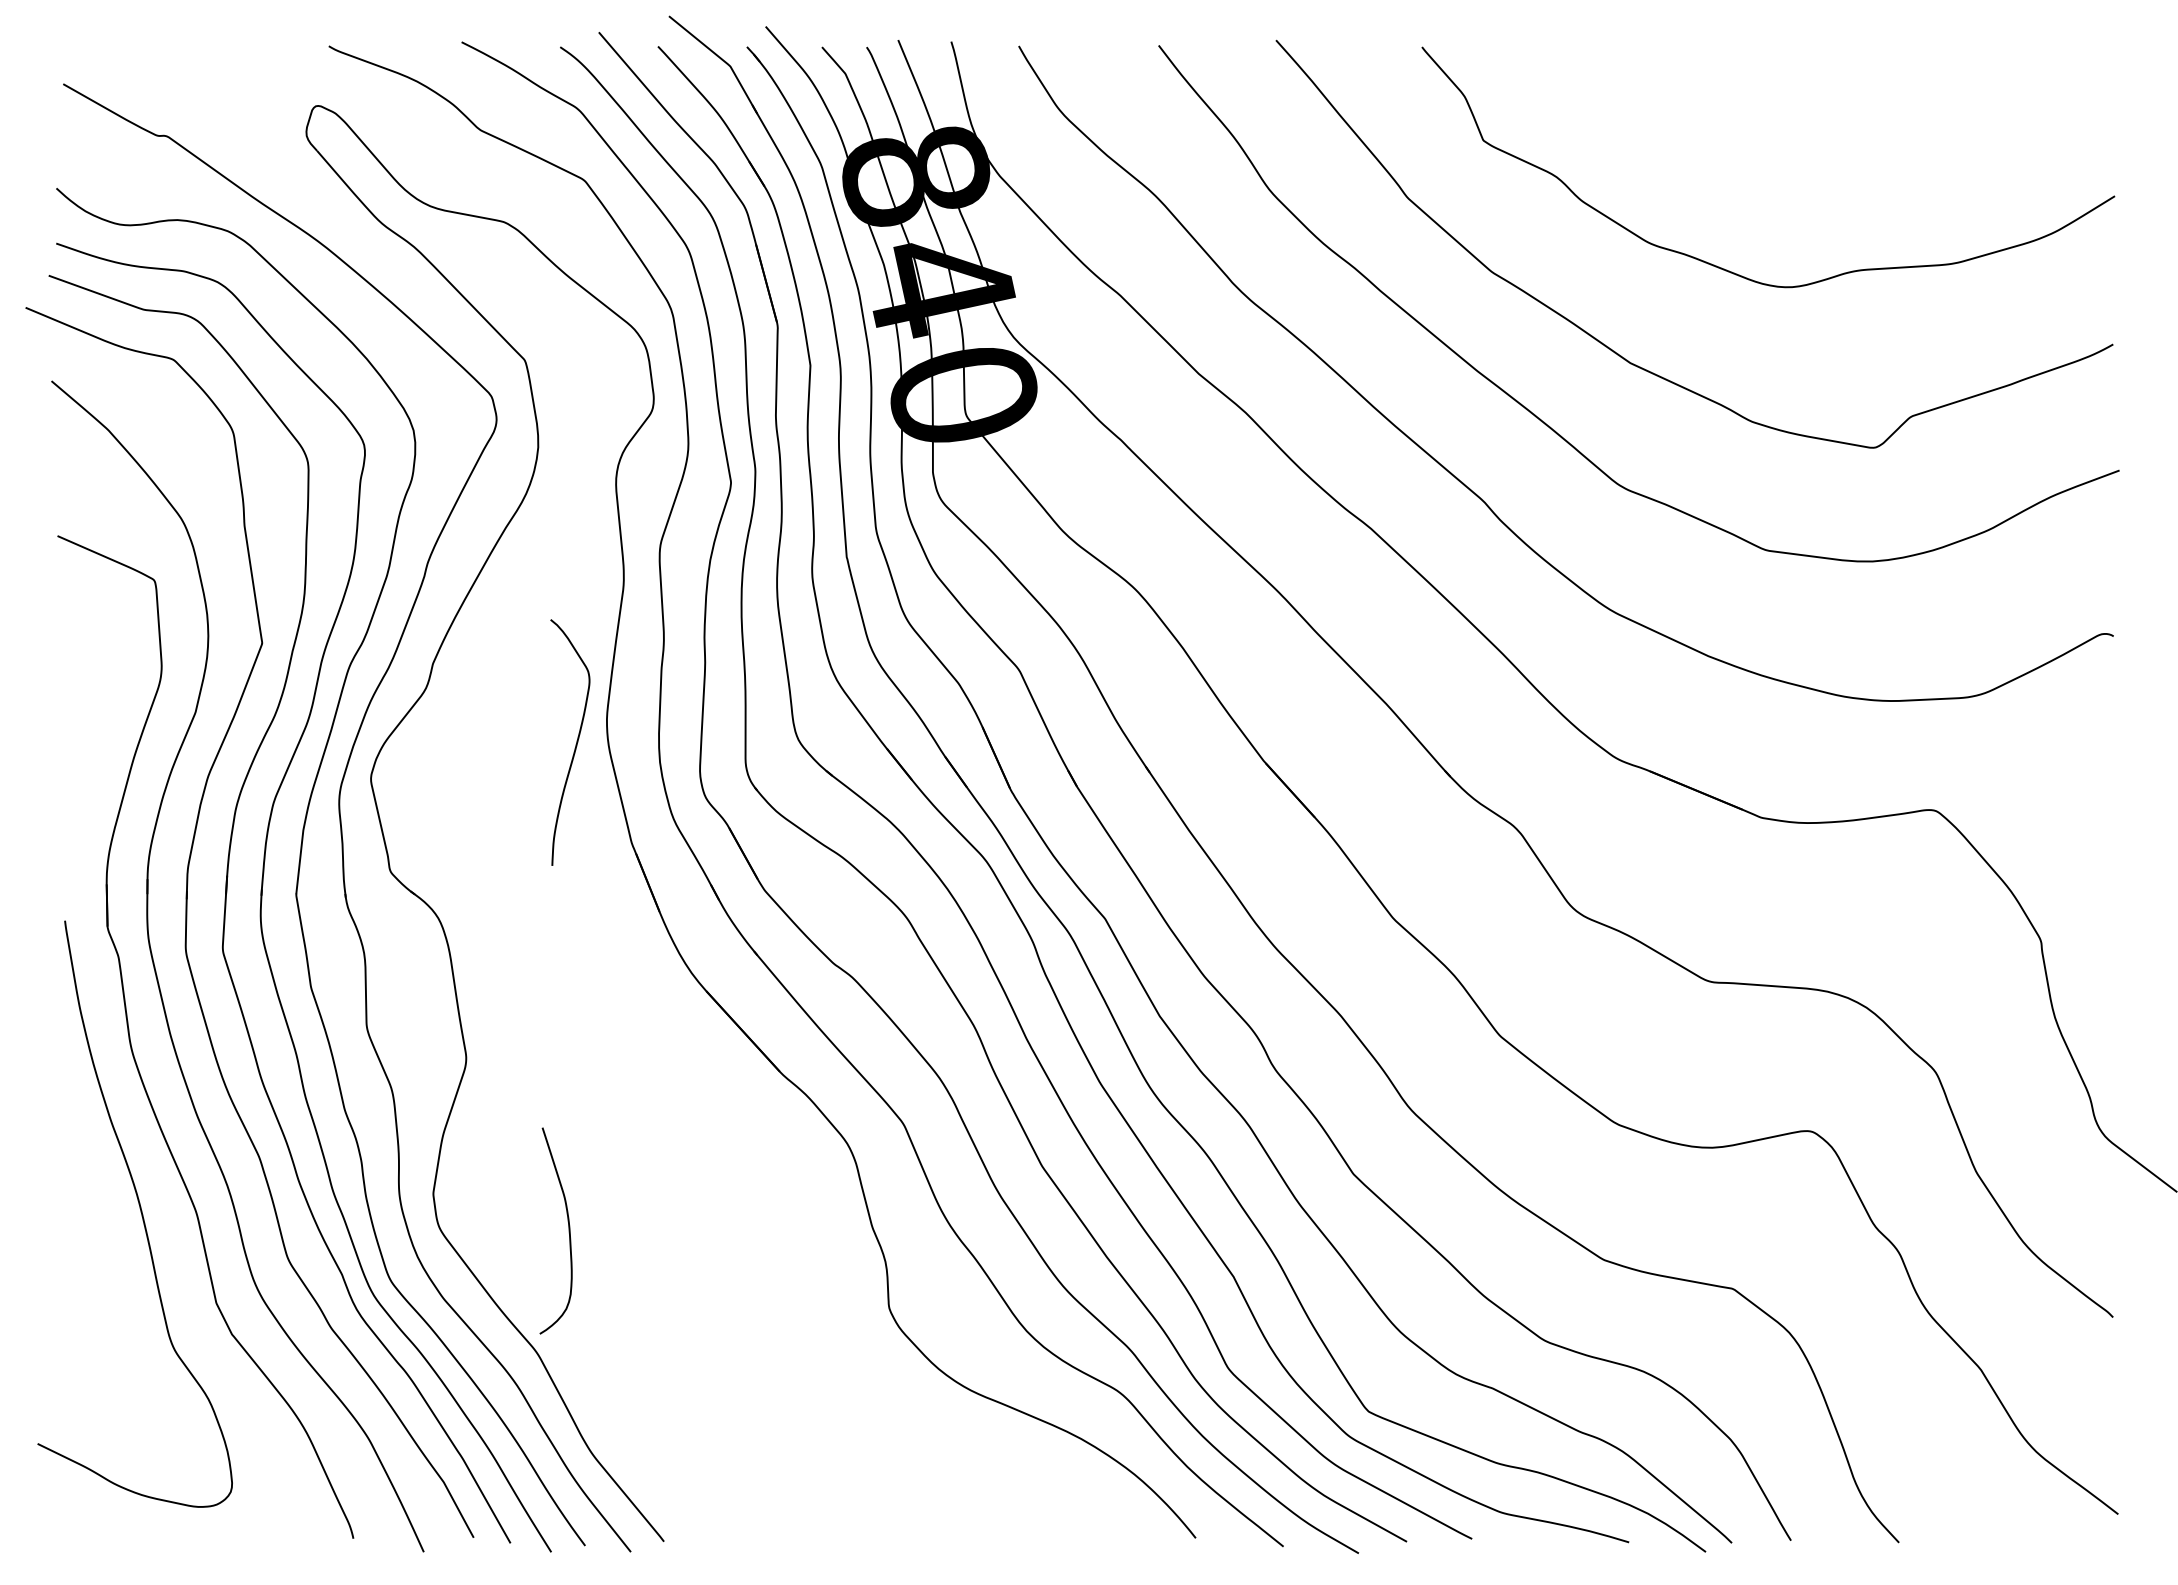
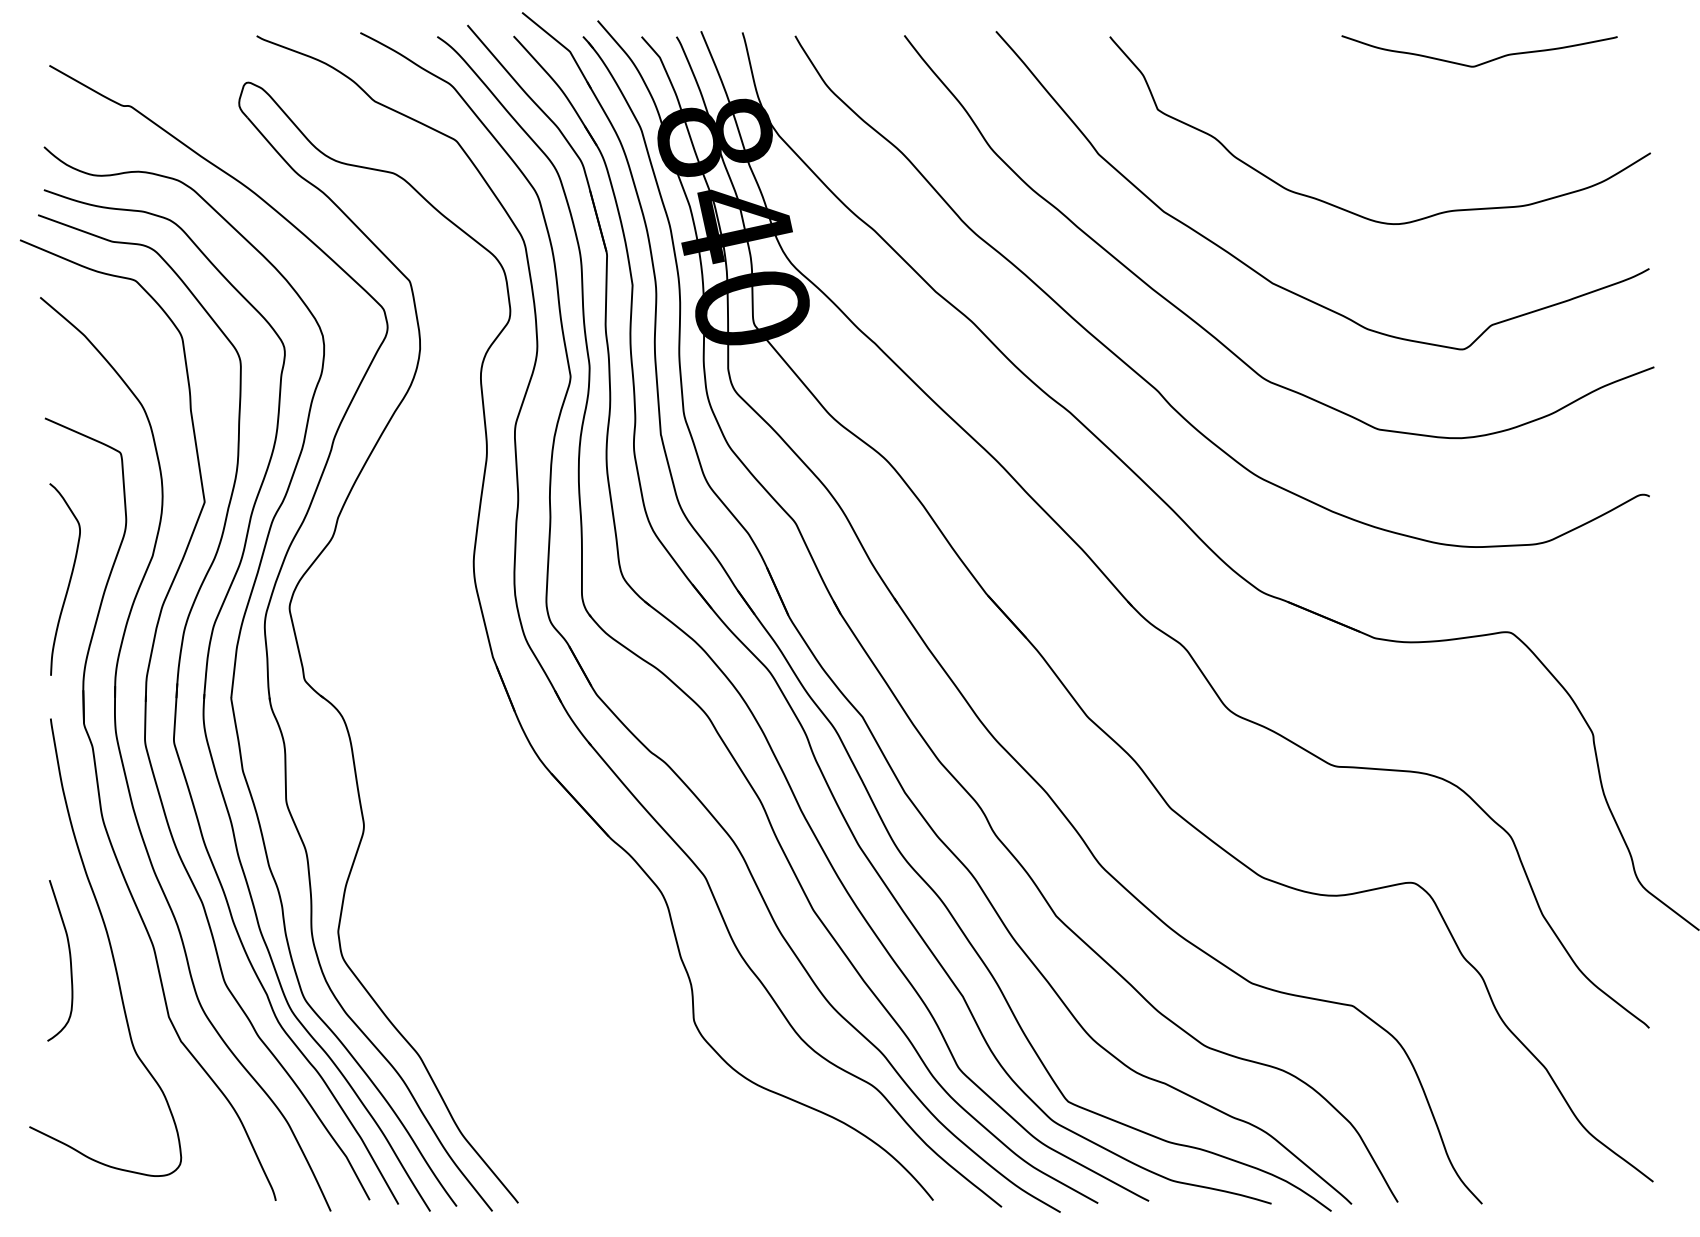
curve: (1899, 80) -> (1482, 62), added
curve: (575, 744) -> (69, 581), moved
curve: (568, 1230) -> (69, 960), moved

